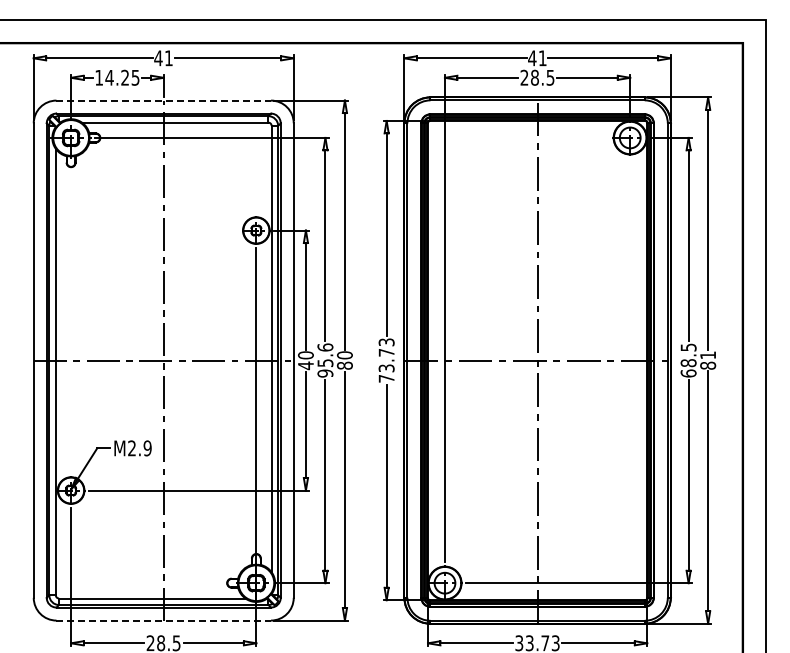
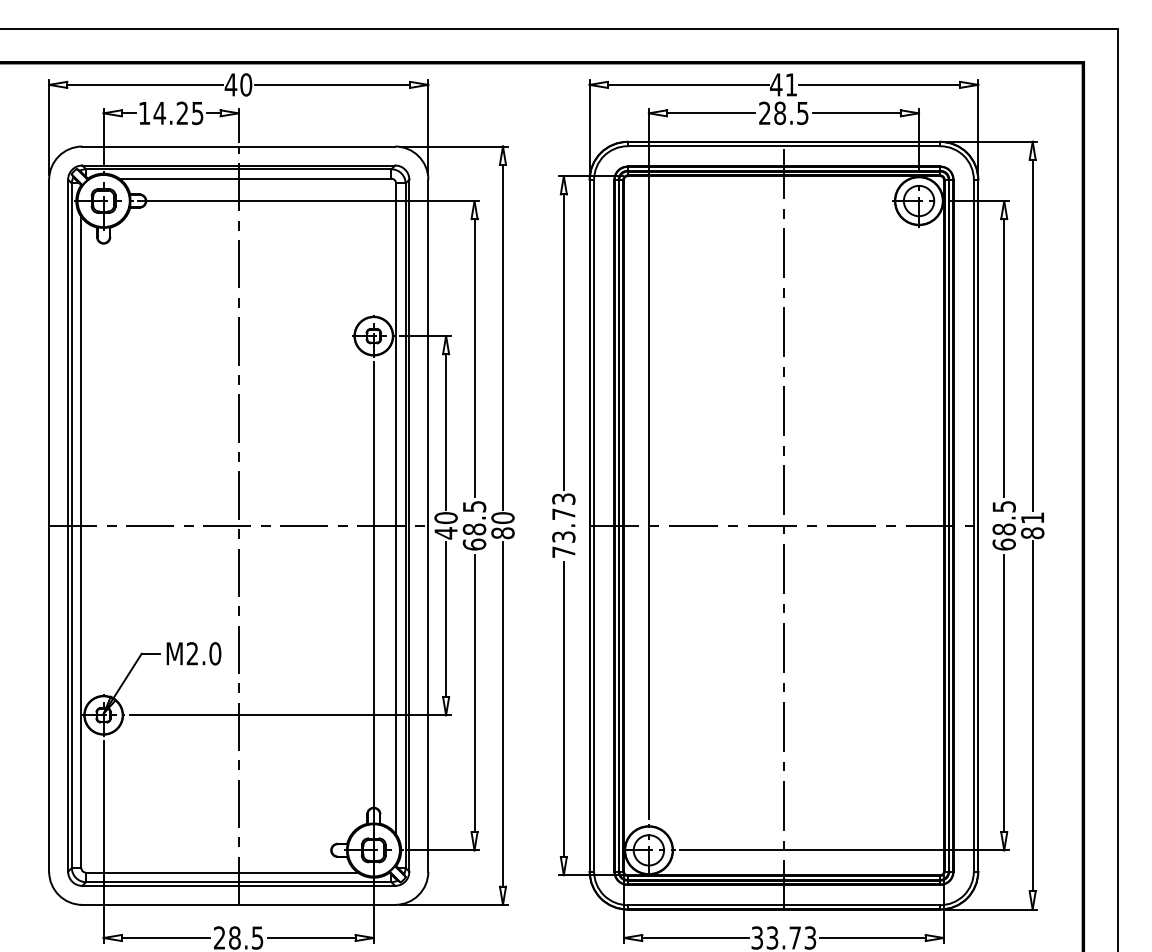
text: (168, 58) -> (245, 85), 41 -> 40
line: (164, 100) -> (239, 146), dashed -> solid
text: (325, 360) -> (474, 525), 95.6 -> 68.5
text: (147, 448) -> (215, 653), M2.9 -> M2.0
line: (164, 620) -> (239, 904), dashed -> solid

